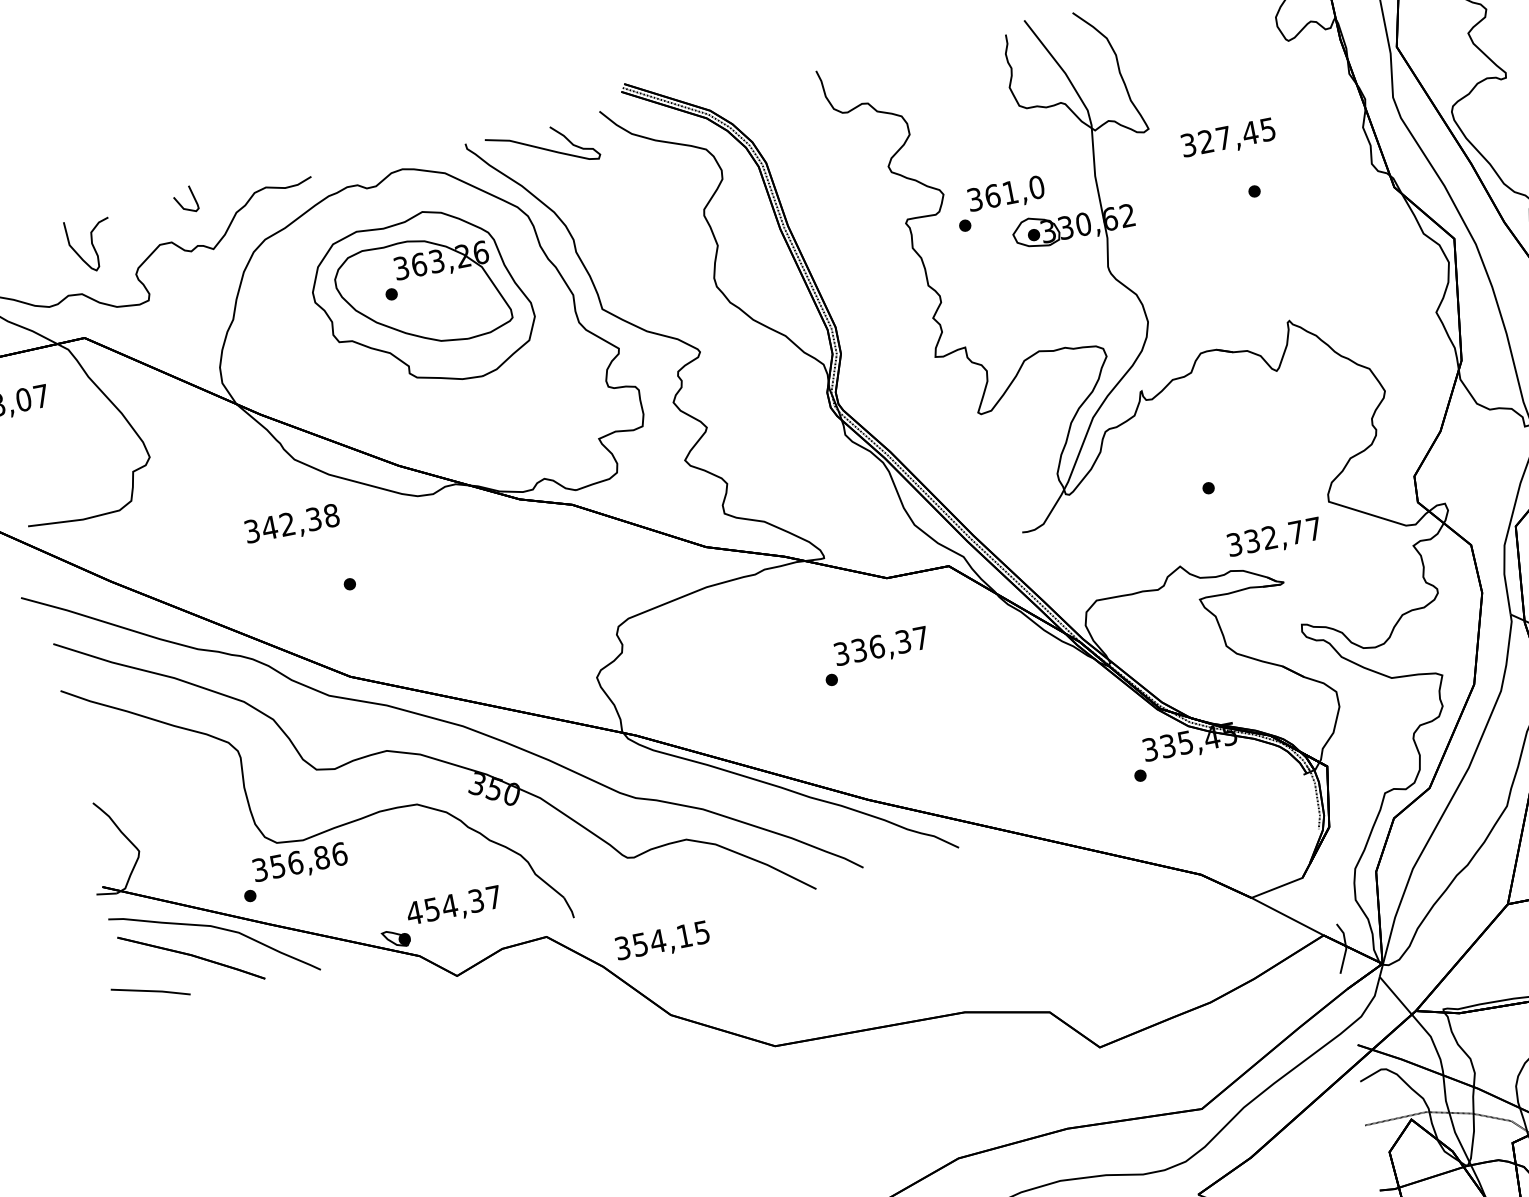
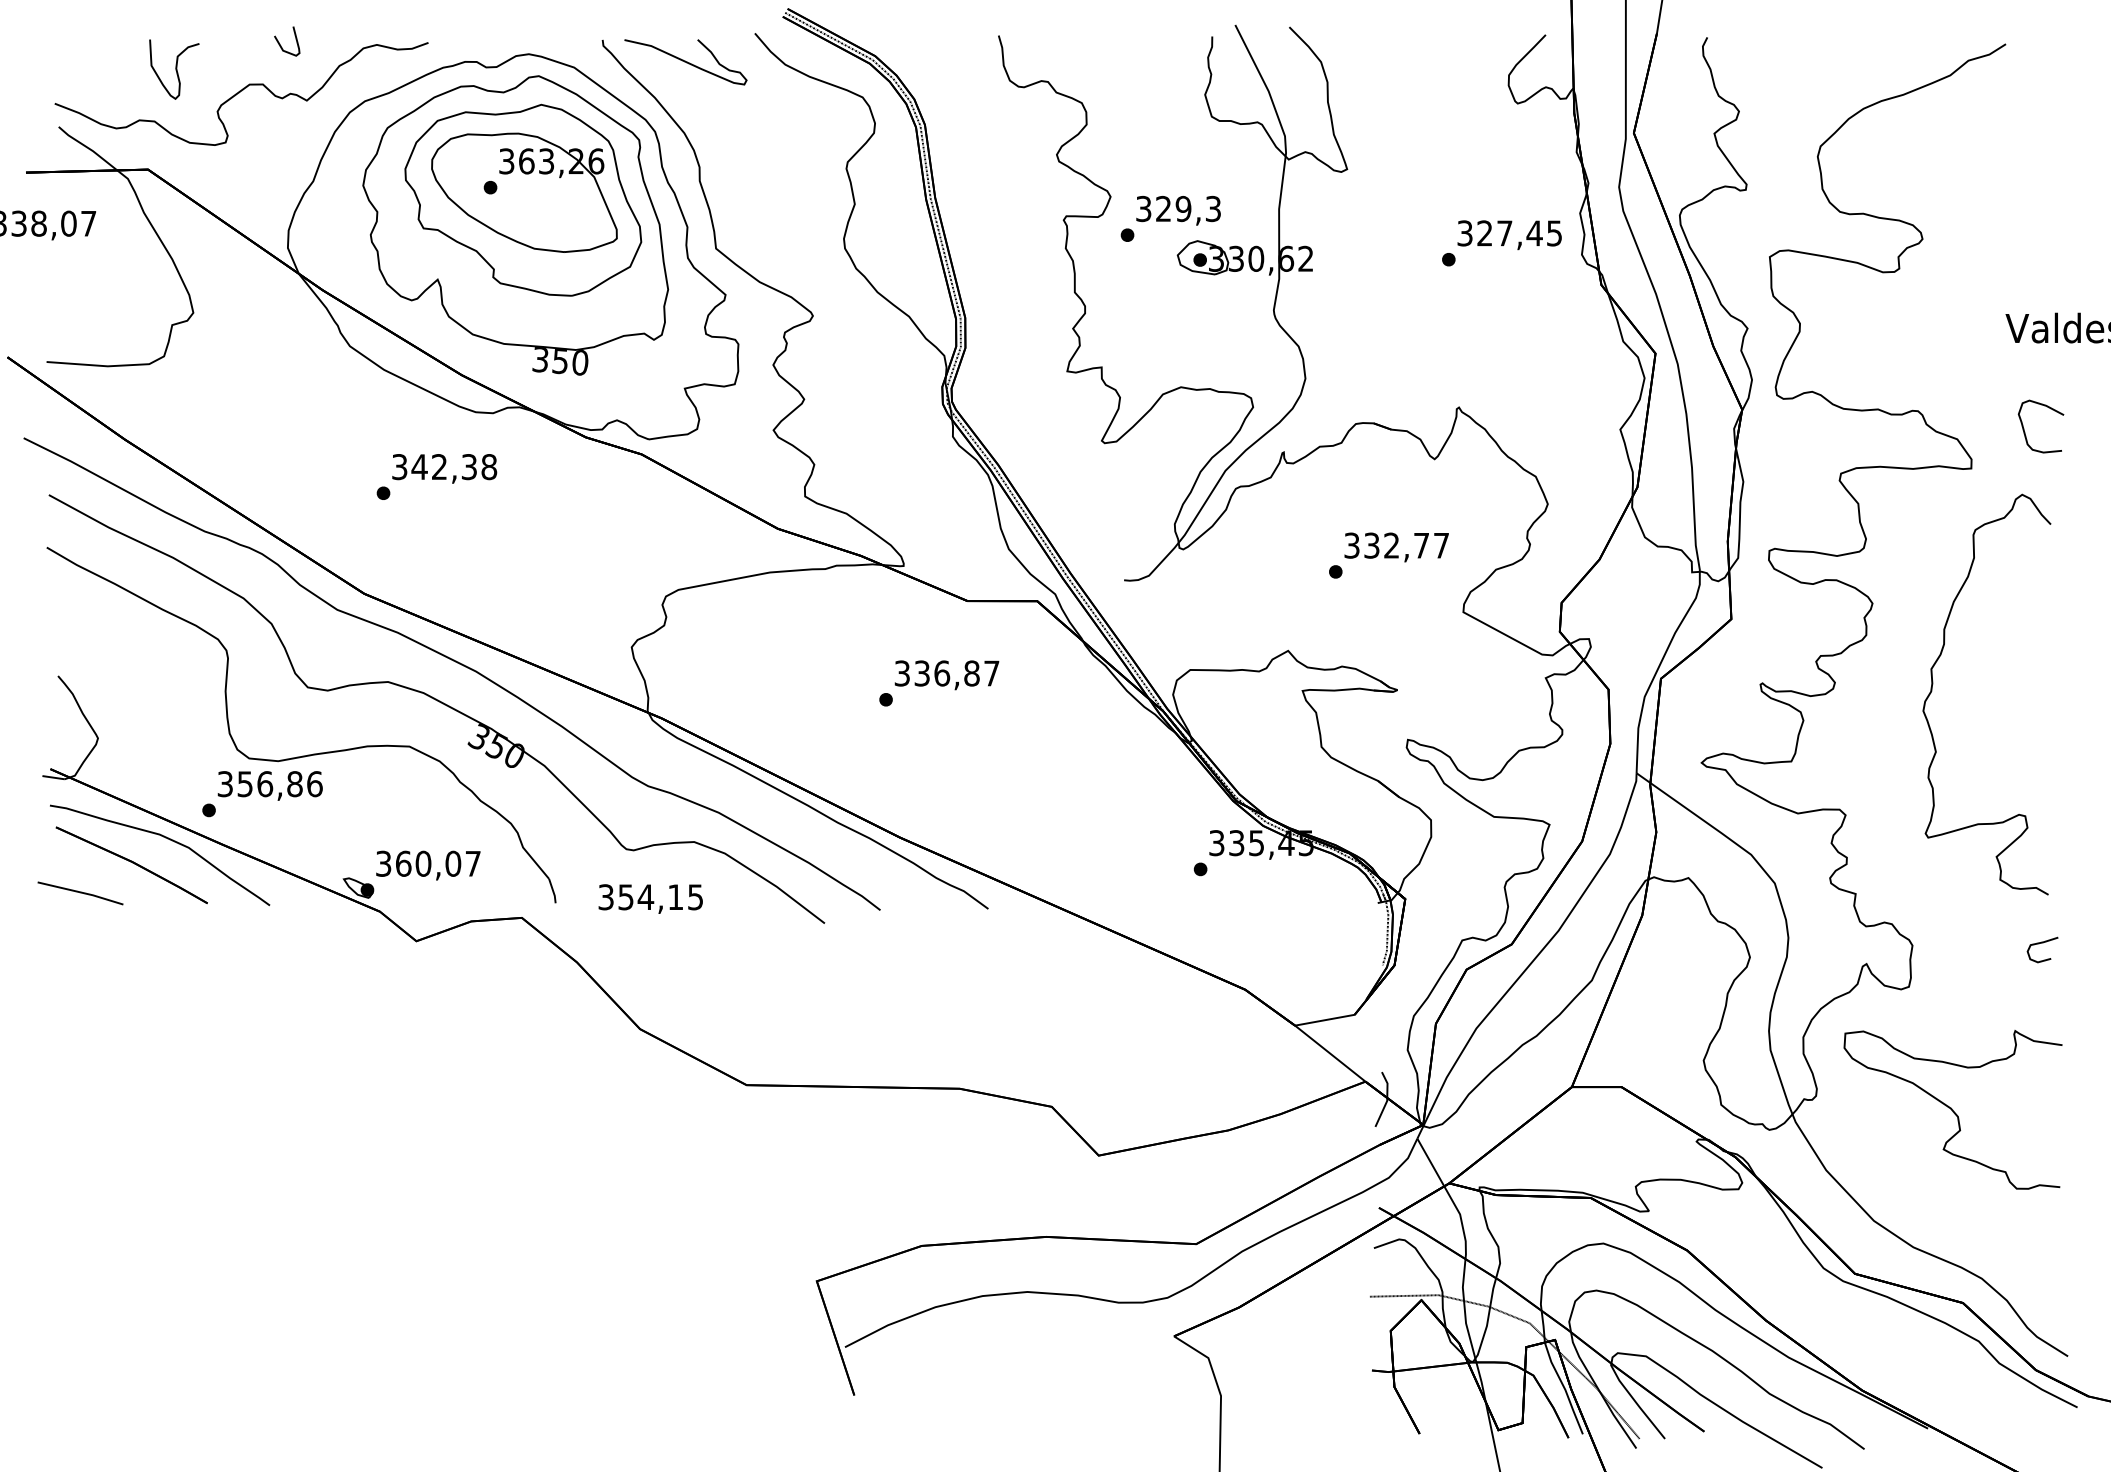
text: (1228, 139) -> (1509, 235), moved
text: (1014, 191) -> (1188, 208), 361,0 -> 329,3
part: (420, 323) -> (515, 225), added
text: (292, 524) -> (444, 468), moved
text: (1274, 538) -> (1396, 547), moved
text: (903, 641) -> (971, 673), 336,37 -> 336,87
text: (445, 906) -> (418, 863), 454,37 -> 360,07
text: (662, 941) -> (650, 898), moved

